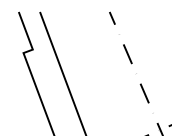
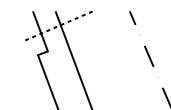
line: (43, 25) -> (59, 25), added

